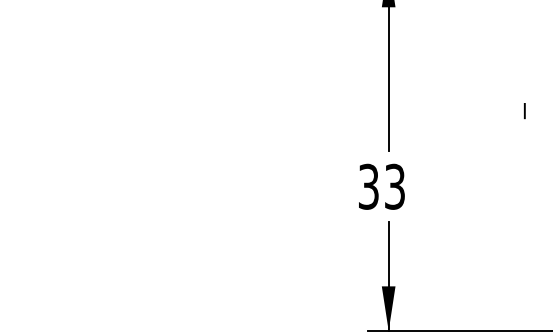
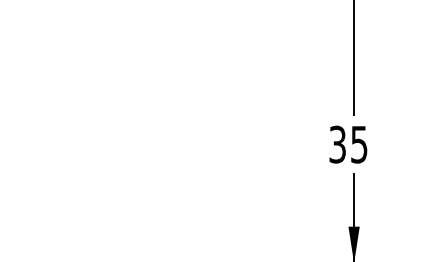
text: (394, 186) -> (358, 144), 33 -> 35

